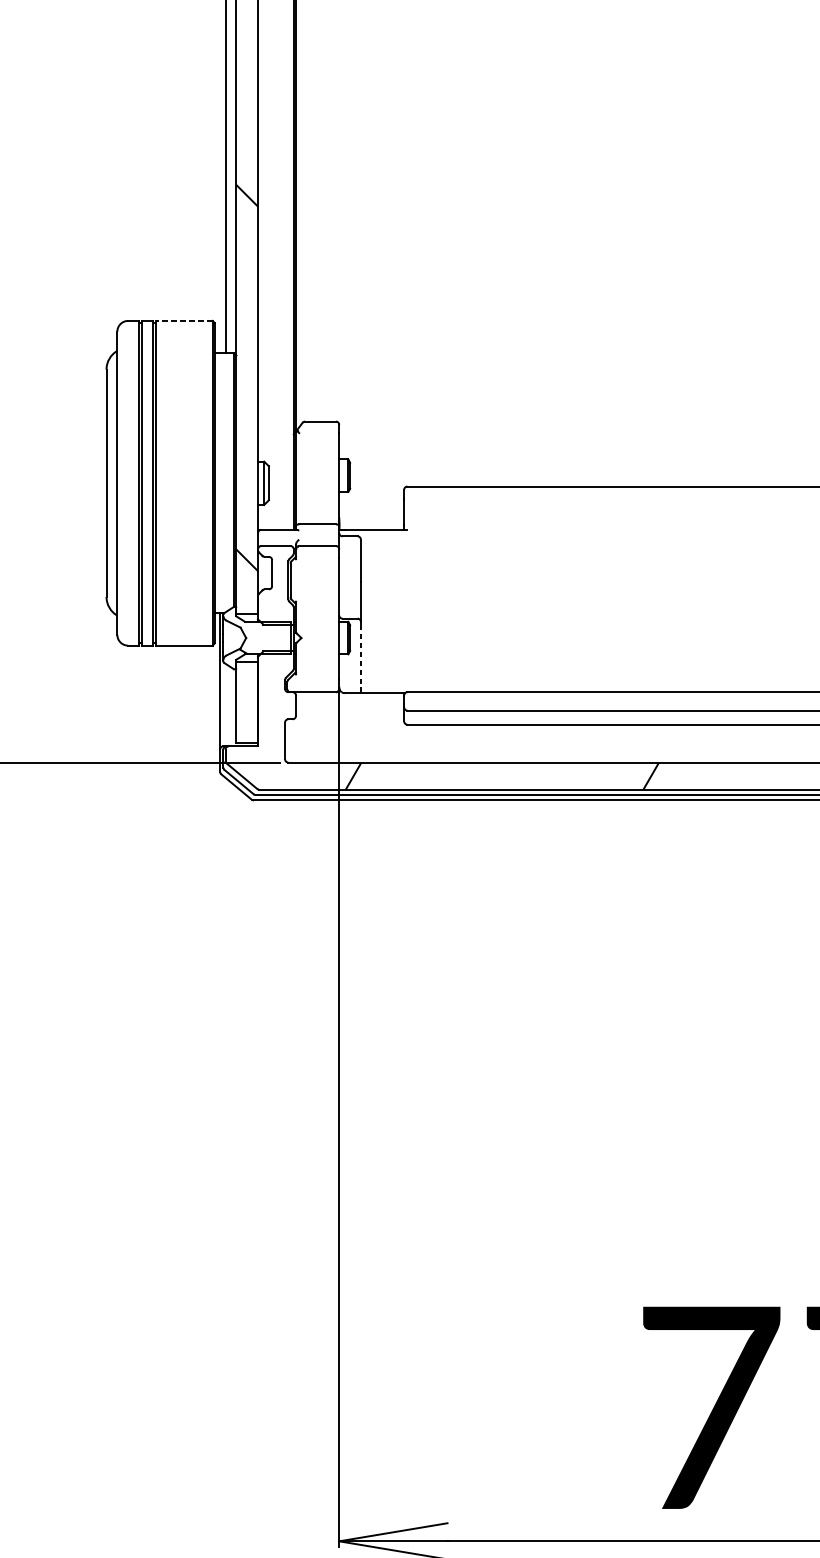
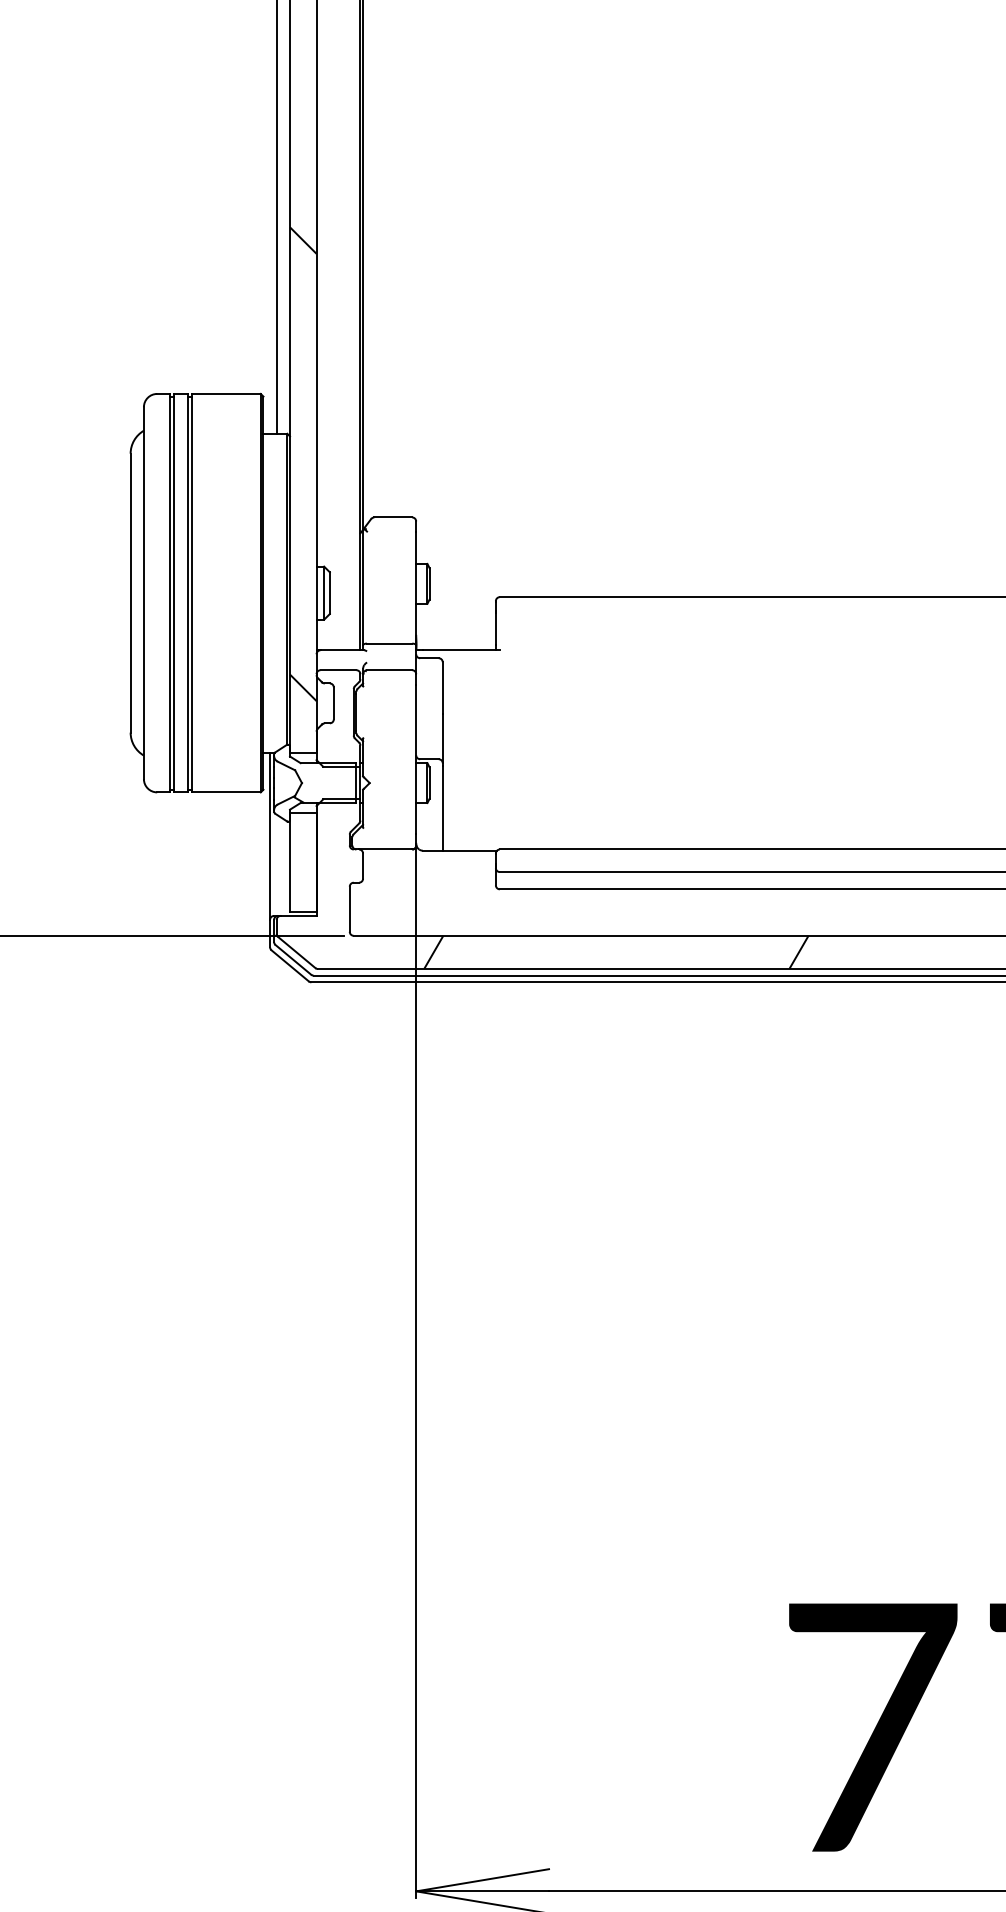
line: (184, 320) -> (226, 393), dashed -> solid
line: (360, 658) -> (442, 808), dashed -> solid

